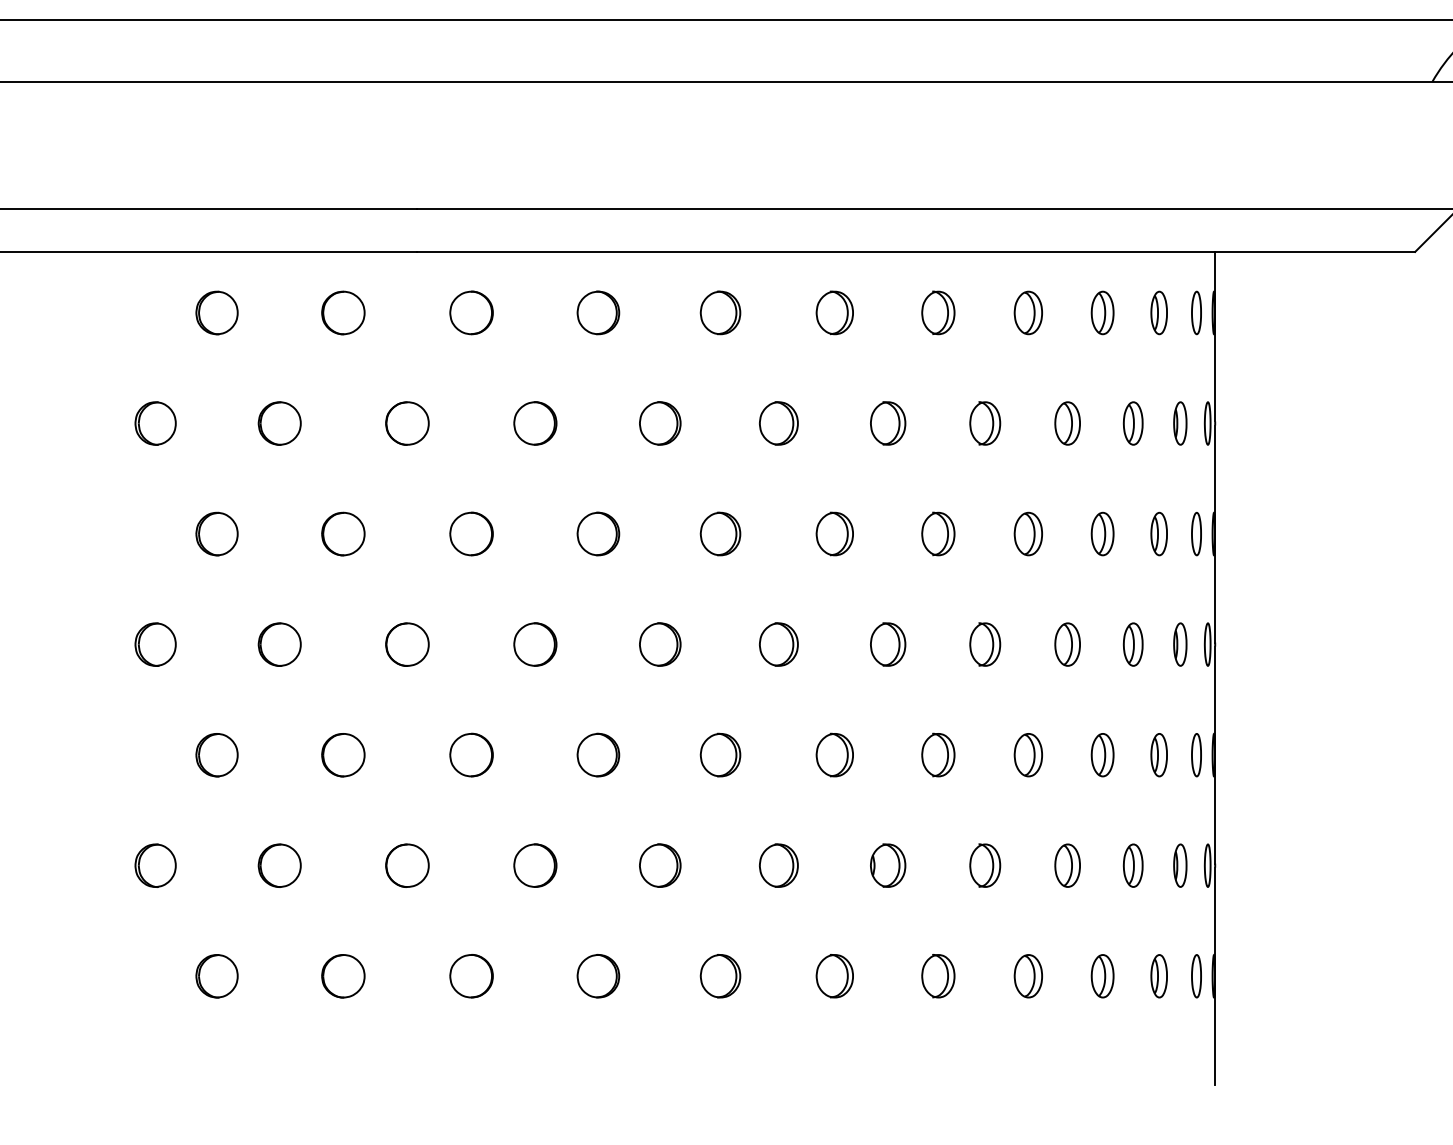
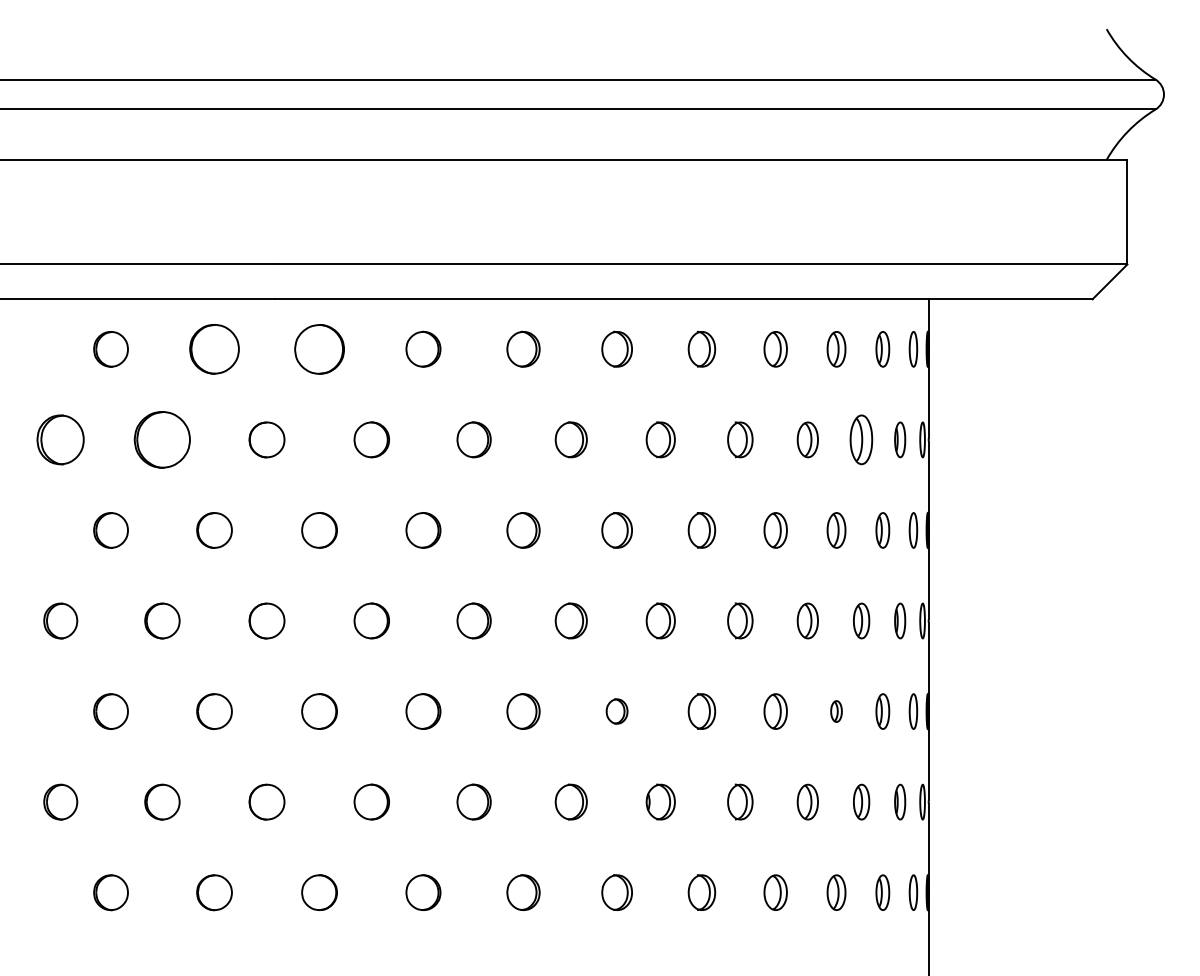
part: (471, 311) -> (319, 348), size x1.4
part: (343, 313) -> (214, 349), size x1.4
part: (155, 423) -> (60, 439), size x1.4
part: (279, 423) -> (162, 439), size x1.6
part: (1133, 423) -> (861, 439), size x1.4
part: (834, 755) -> (616, 711), size x0.7
part: (1102, 755) -> (836, 711), size x0.6

